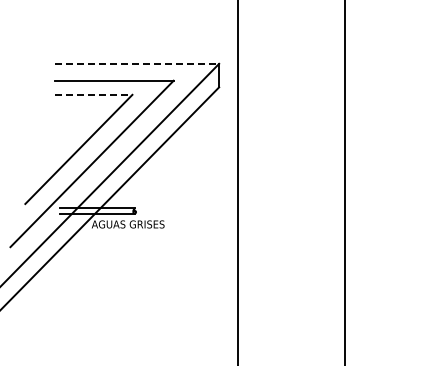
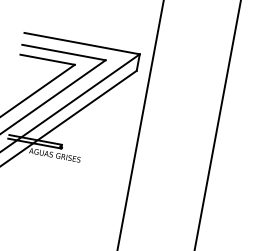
line: (137, 63) -> (82, 43), dashed -> solid
line: (93, 94) -> (47, 59), dashed -> solid

